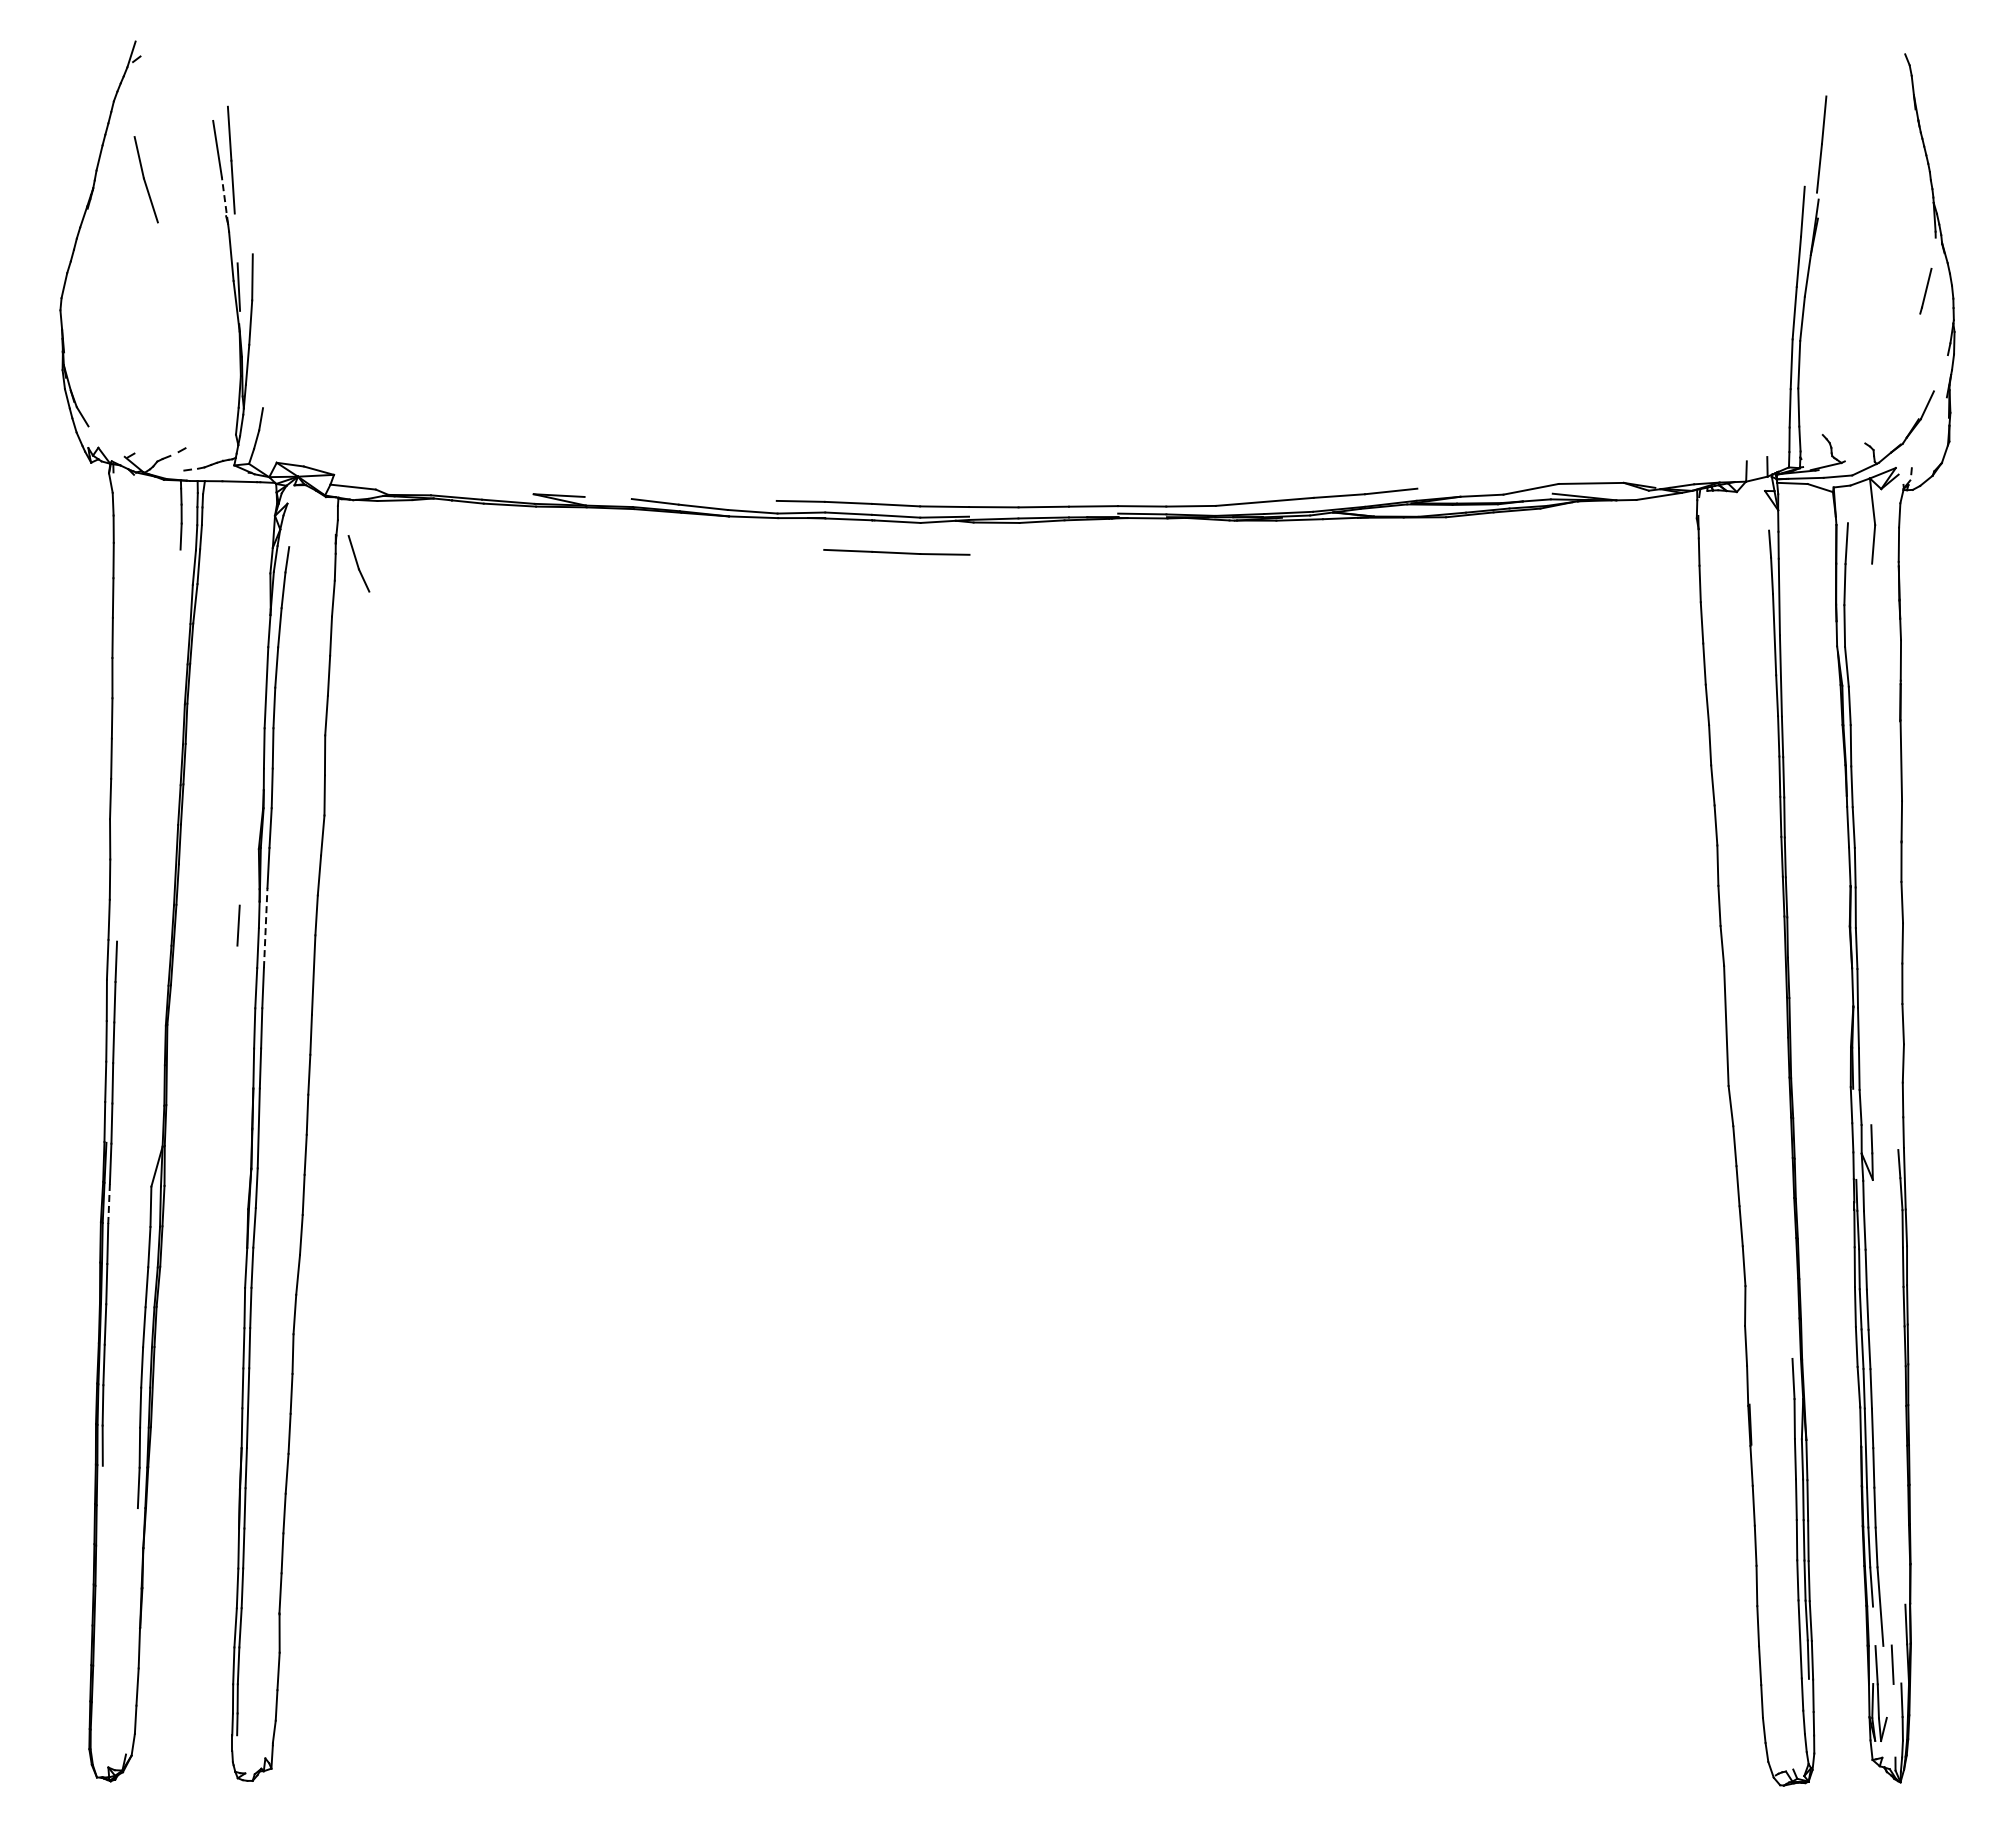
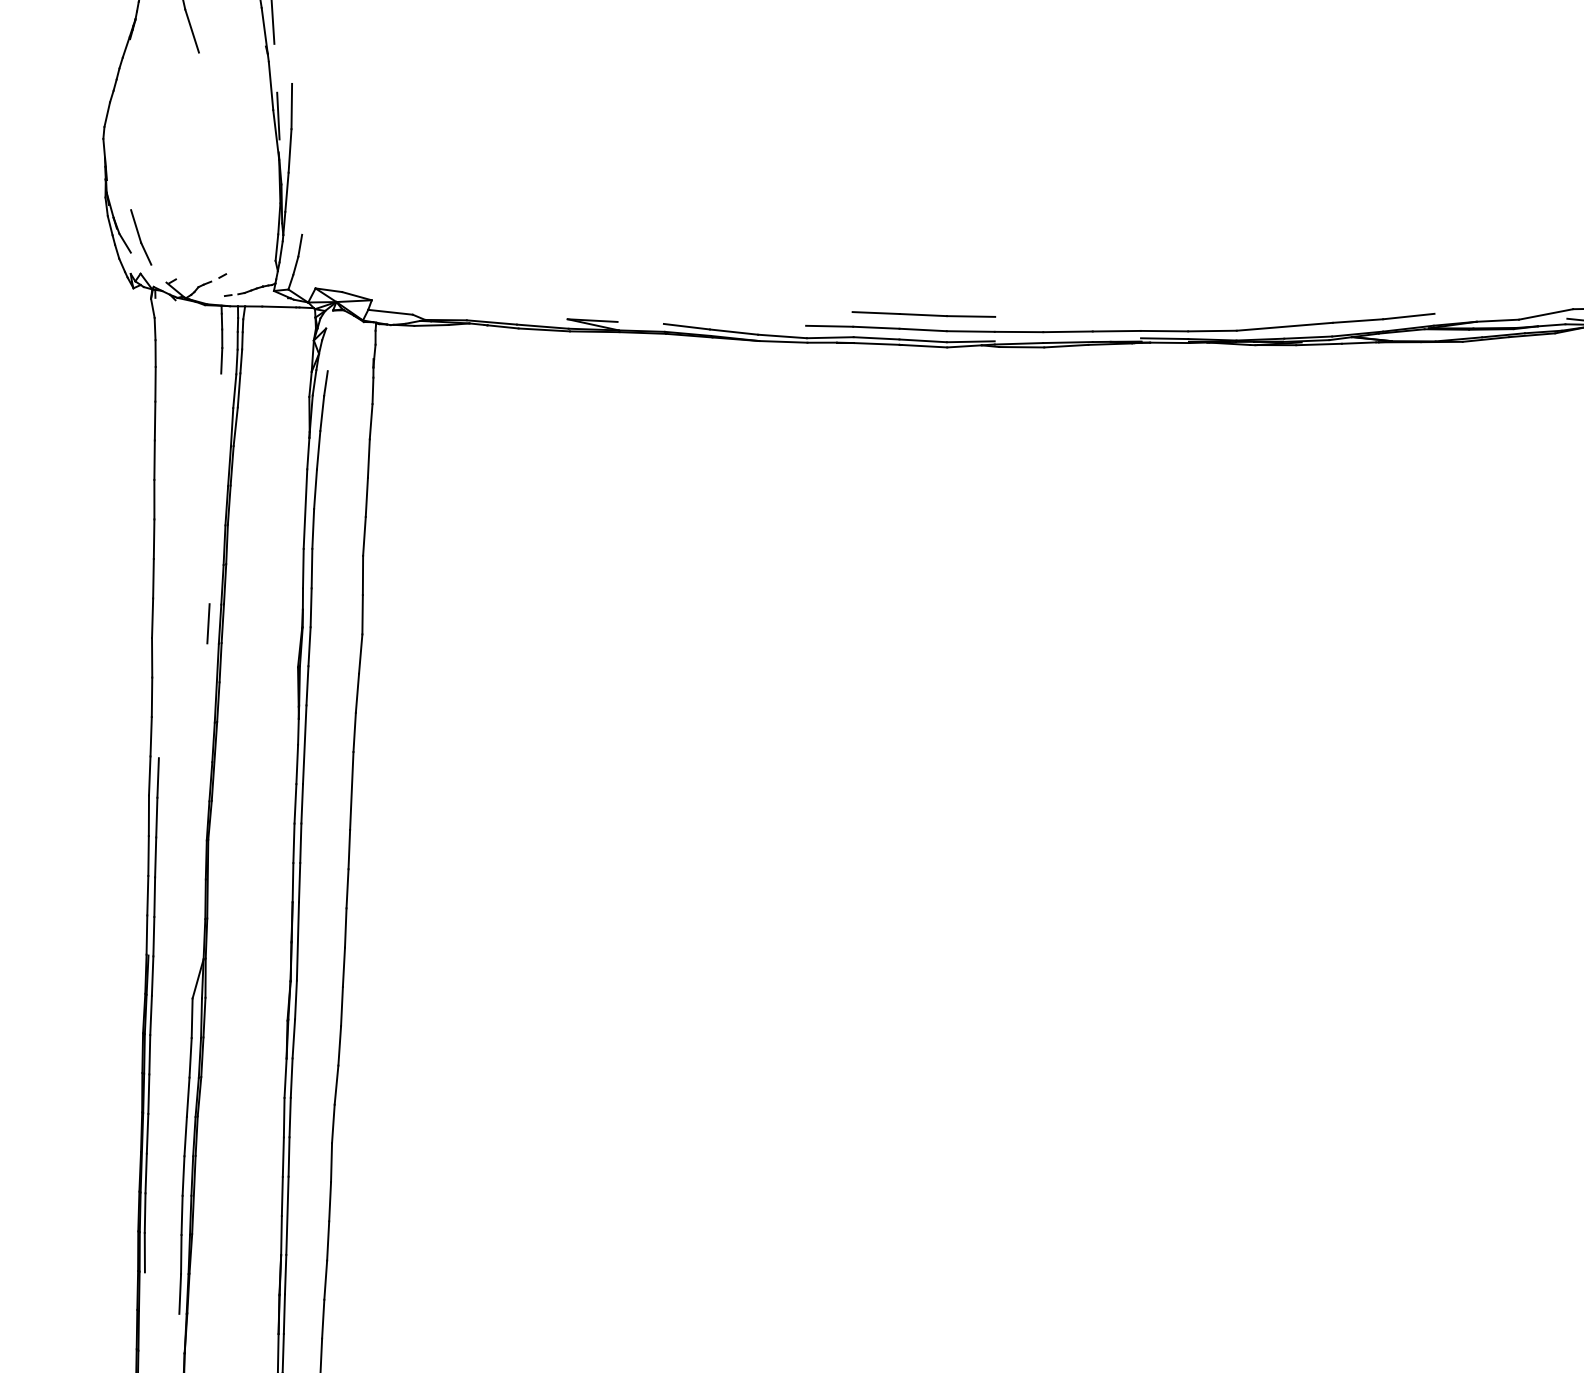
line: (224, 200) -> (264, 31), dashed -> solid
line: (896, 552) -> (923, 314), moved
part: (358, 563) -> (140, 237), moved
line: (238, 925) -> (208, 623), moved
line: (265, 927) -> (304, 744), dashed -> solid
line: (109, 1203) -> (151, 1015), dashed -> solid

